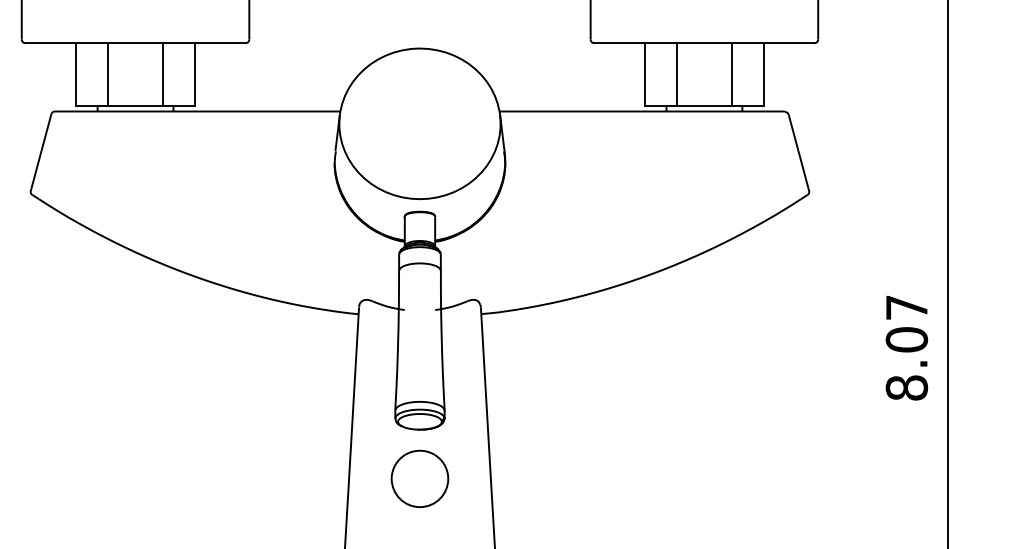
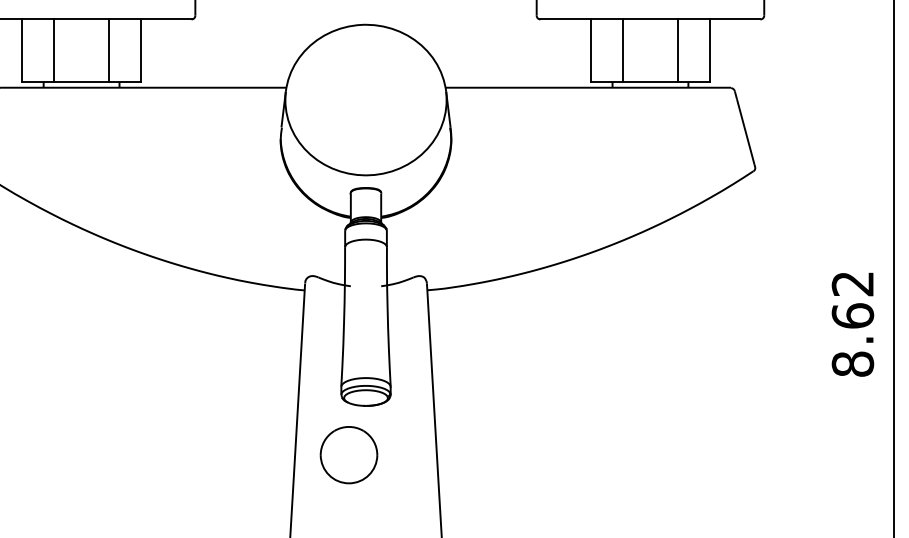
text: (906, 323) -> (852, 299), 8.07 -> 8.62
part: (419, 478) -> (348, 454), moved

